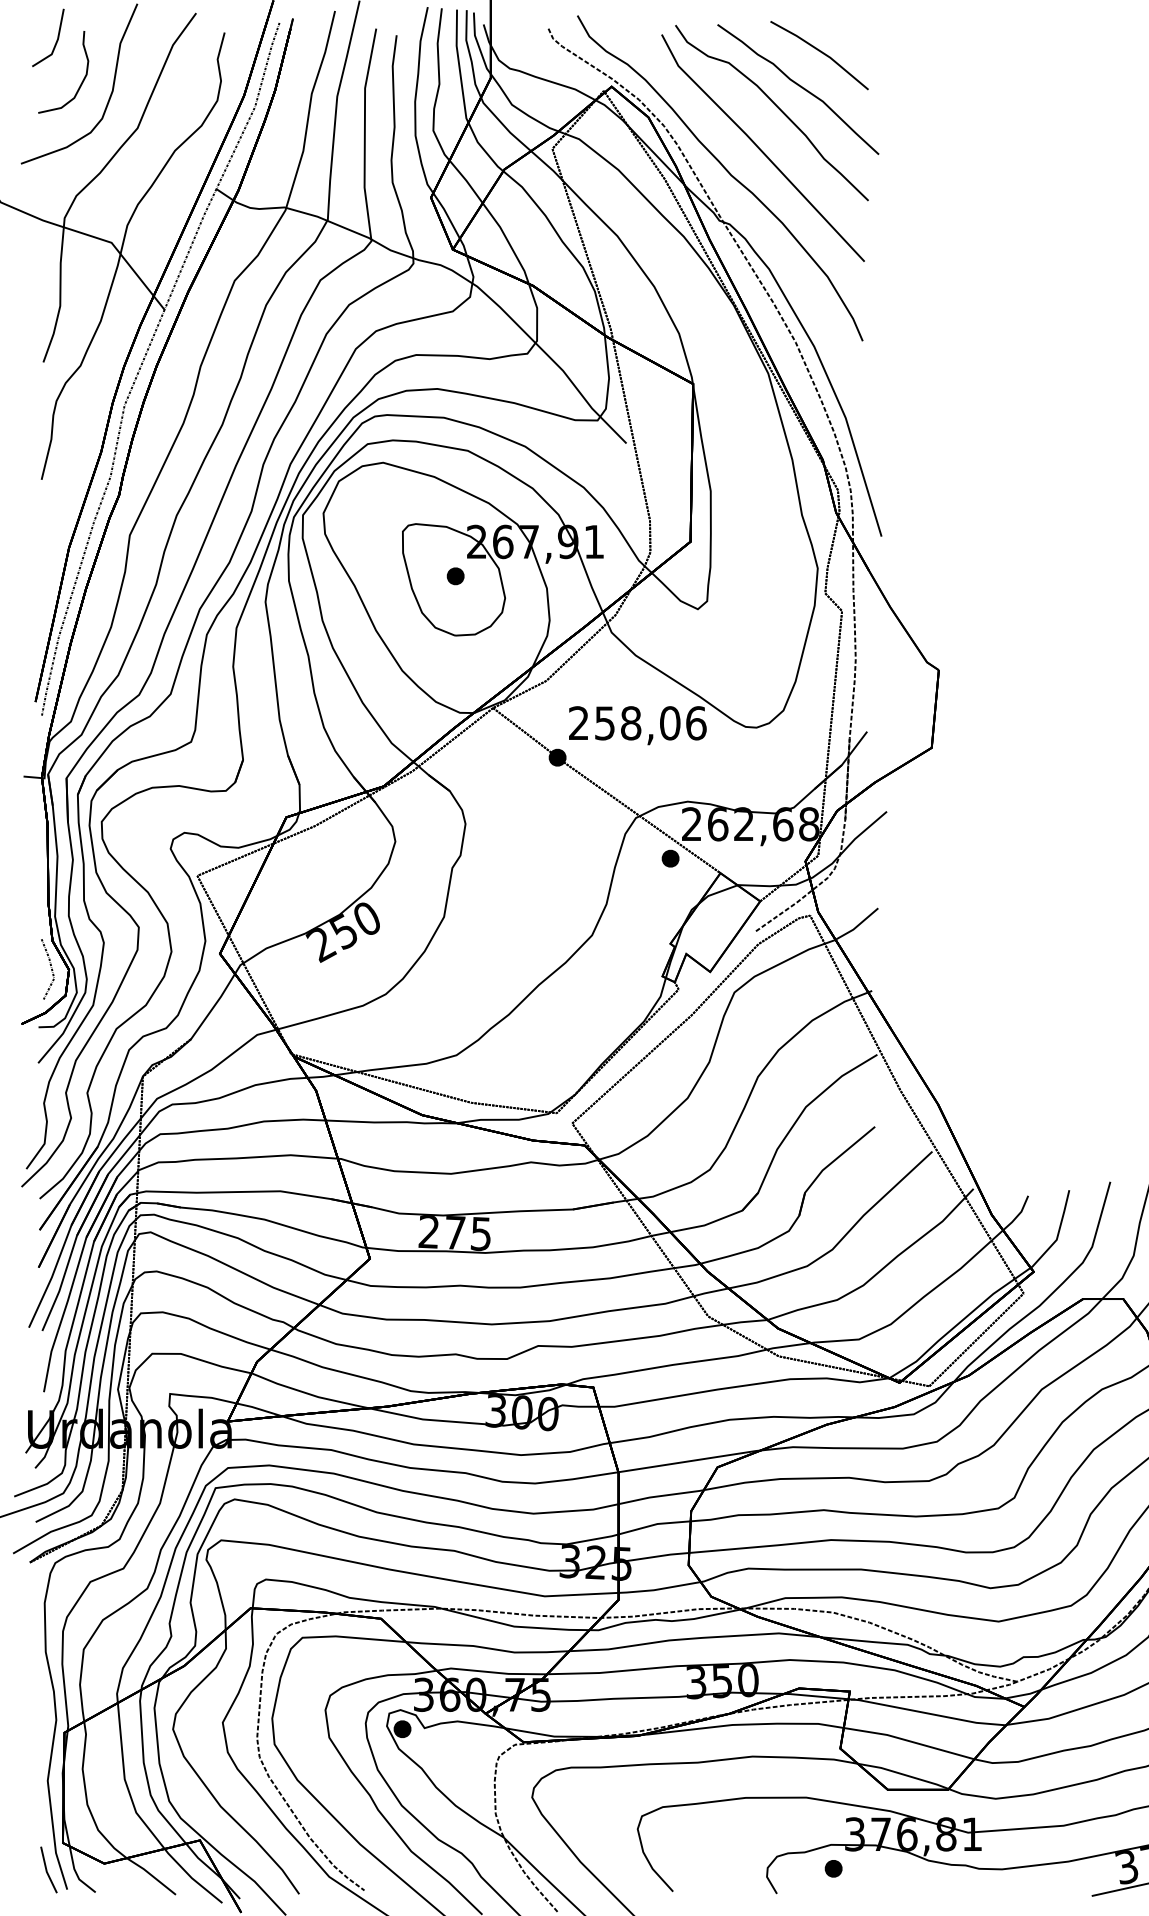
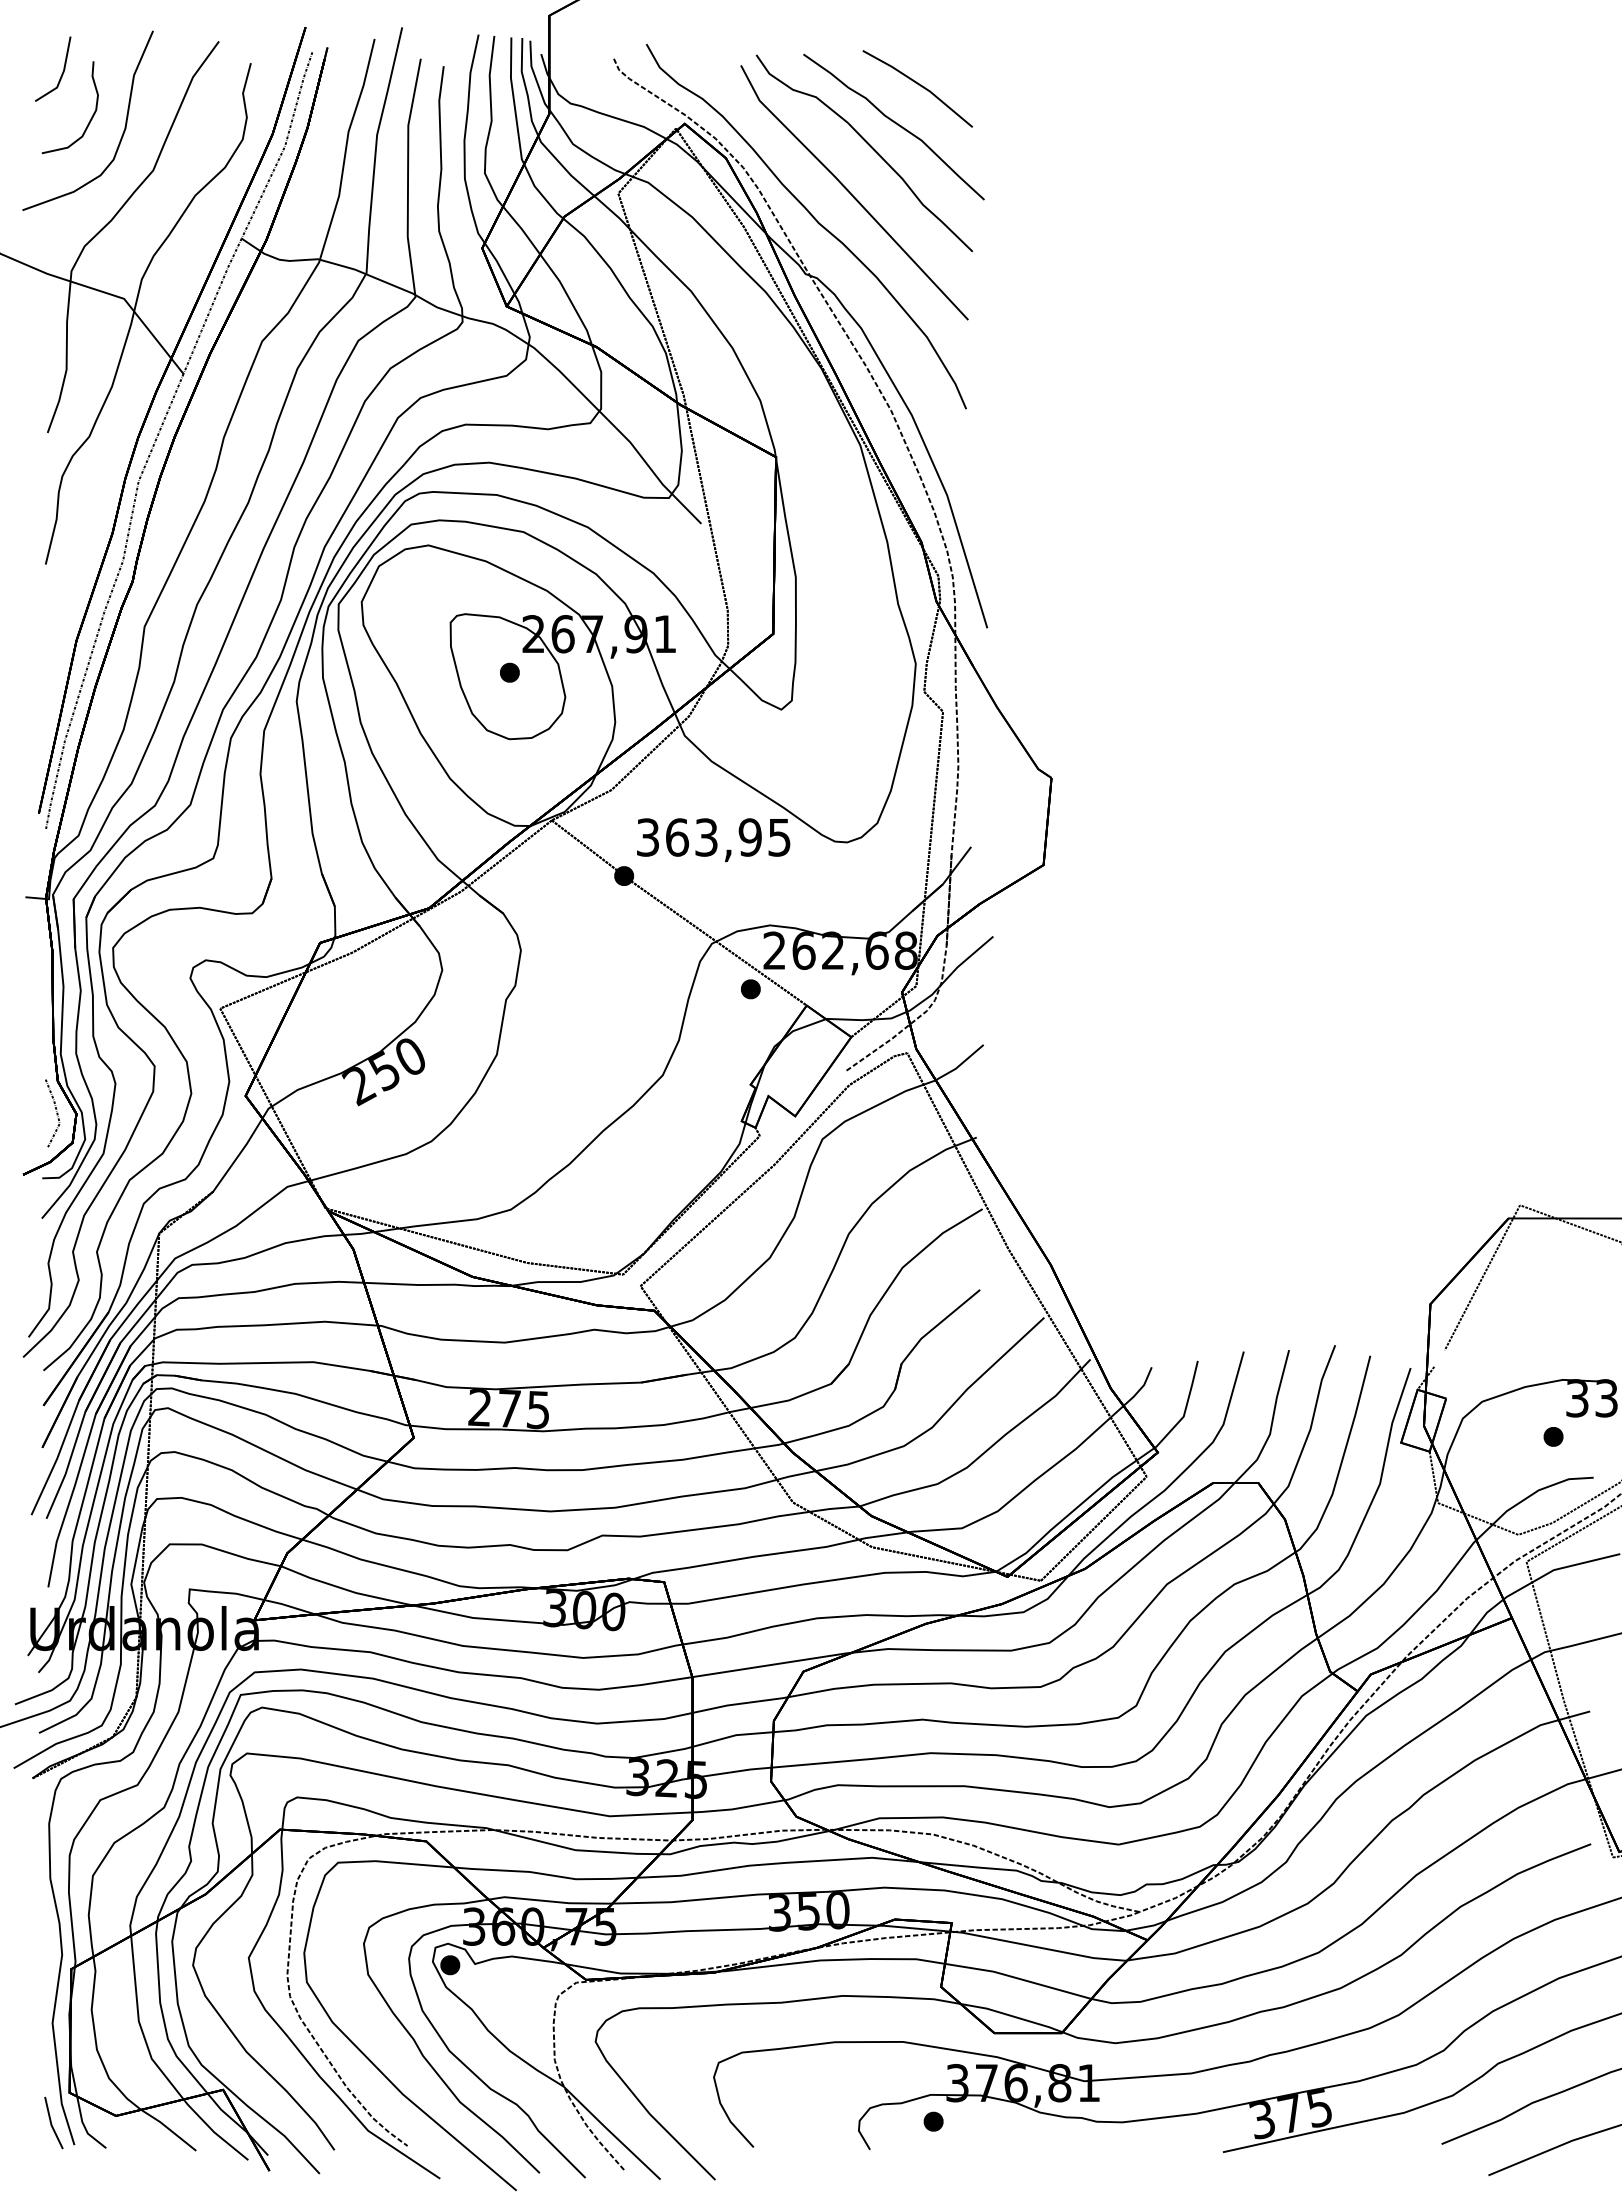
text: (638, 723) -> (714, 837), 258,06 -> 363,95

